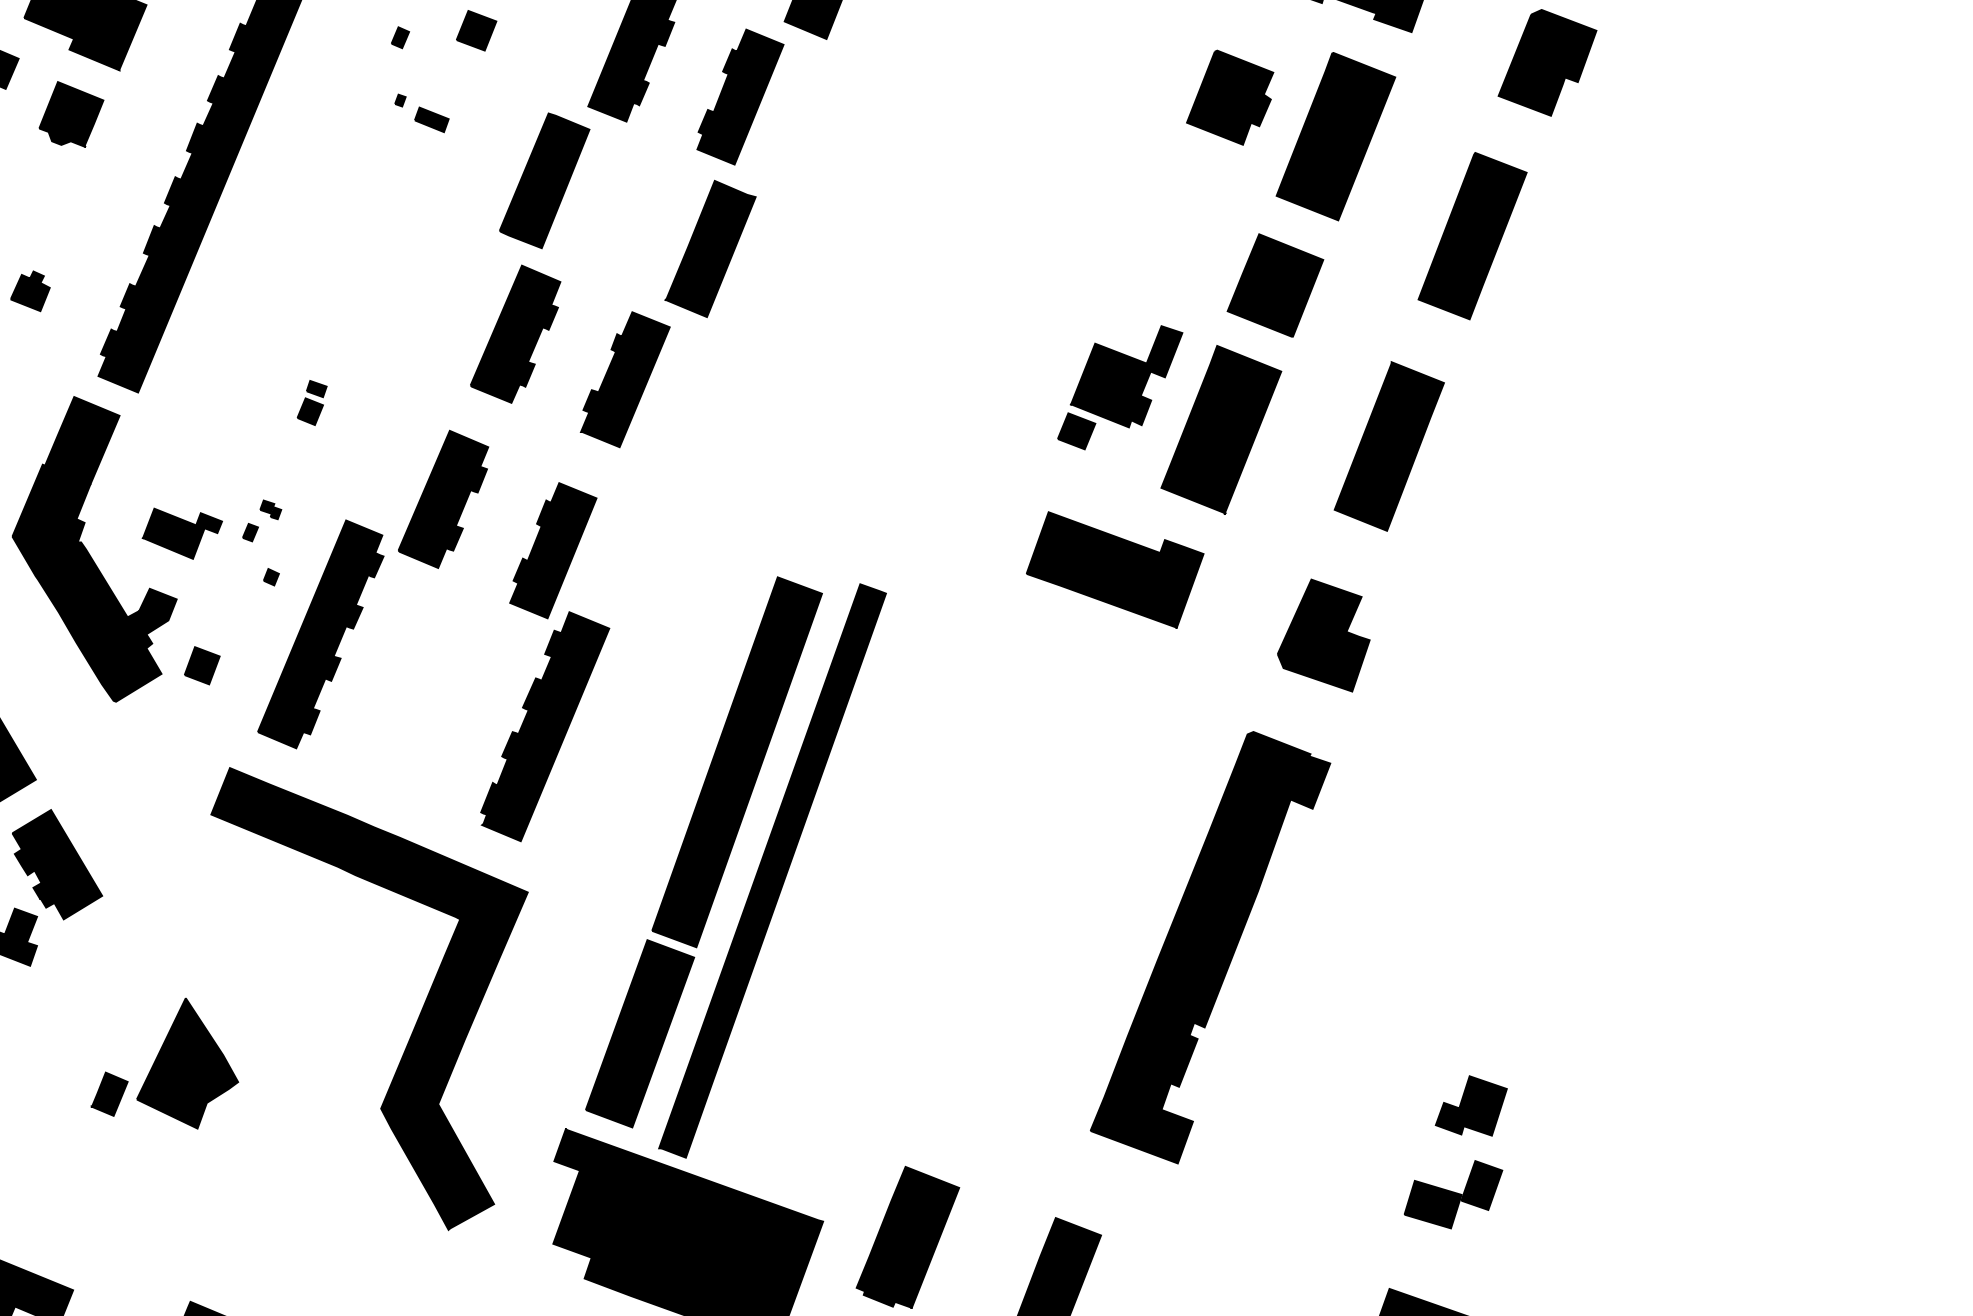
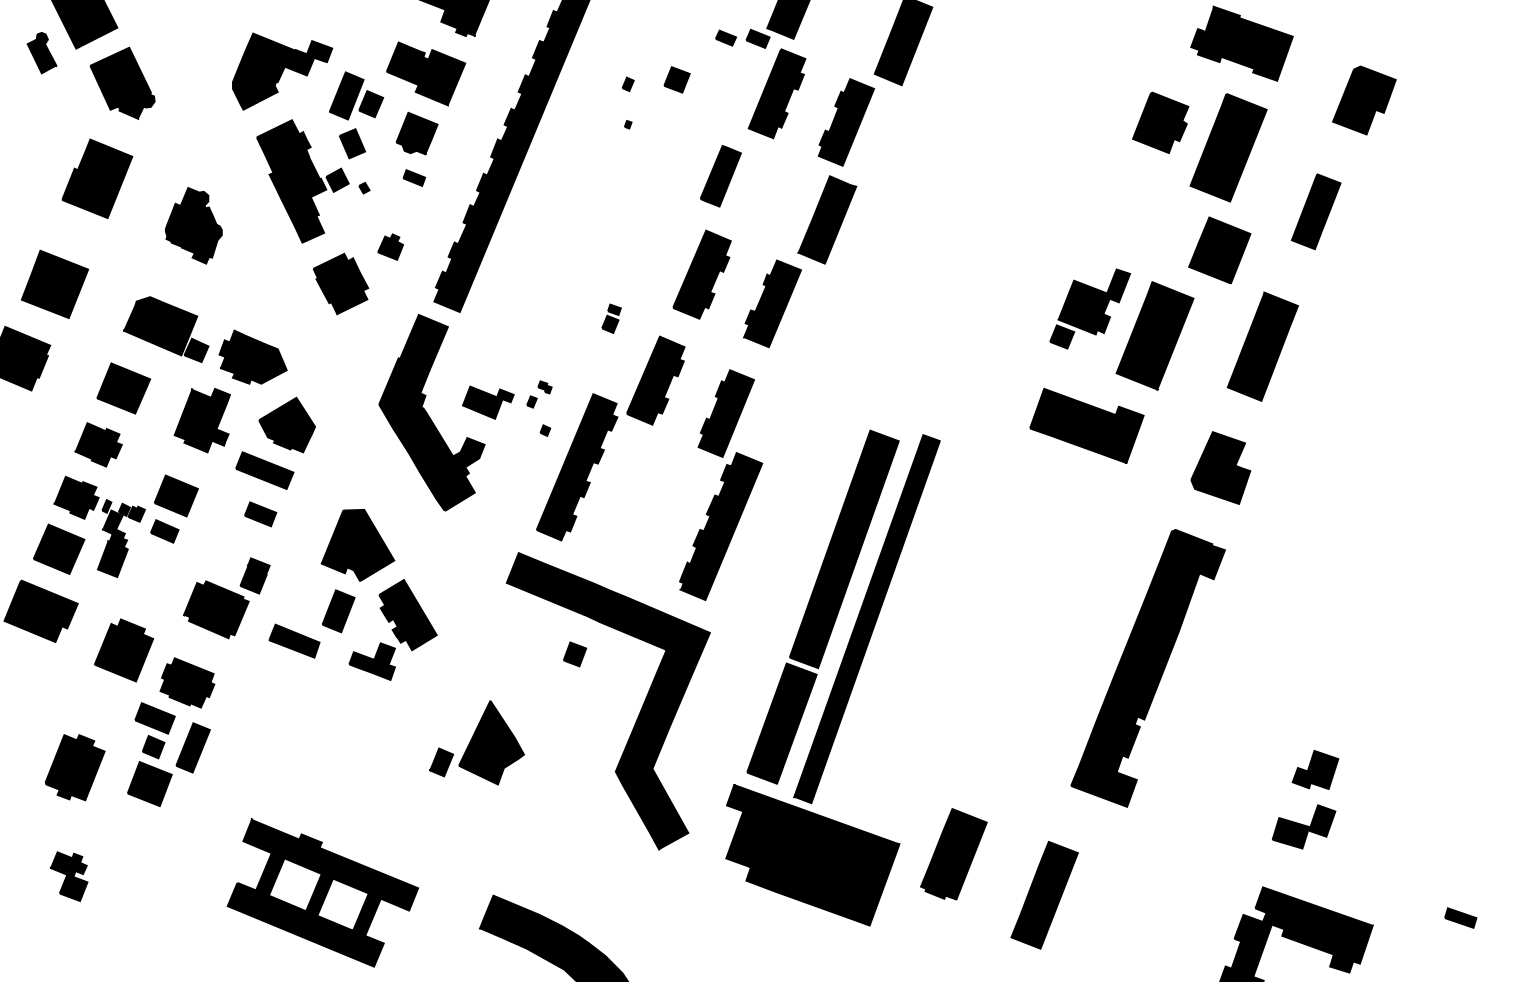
part: (432, 118) -> (414, 177), moved
part: (544, 181) -> (720, 176), size x0.7
part: (1471, 235) -> (1315, 211), size x0.7
part: (1275, 285) -> (1219, 250), moved
part: (312, 402) -> (611, 318), moved
part: (203, 665) -> (575, 654), moved

